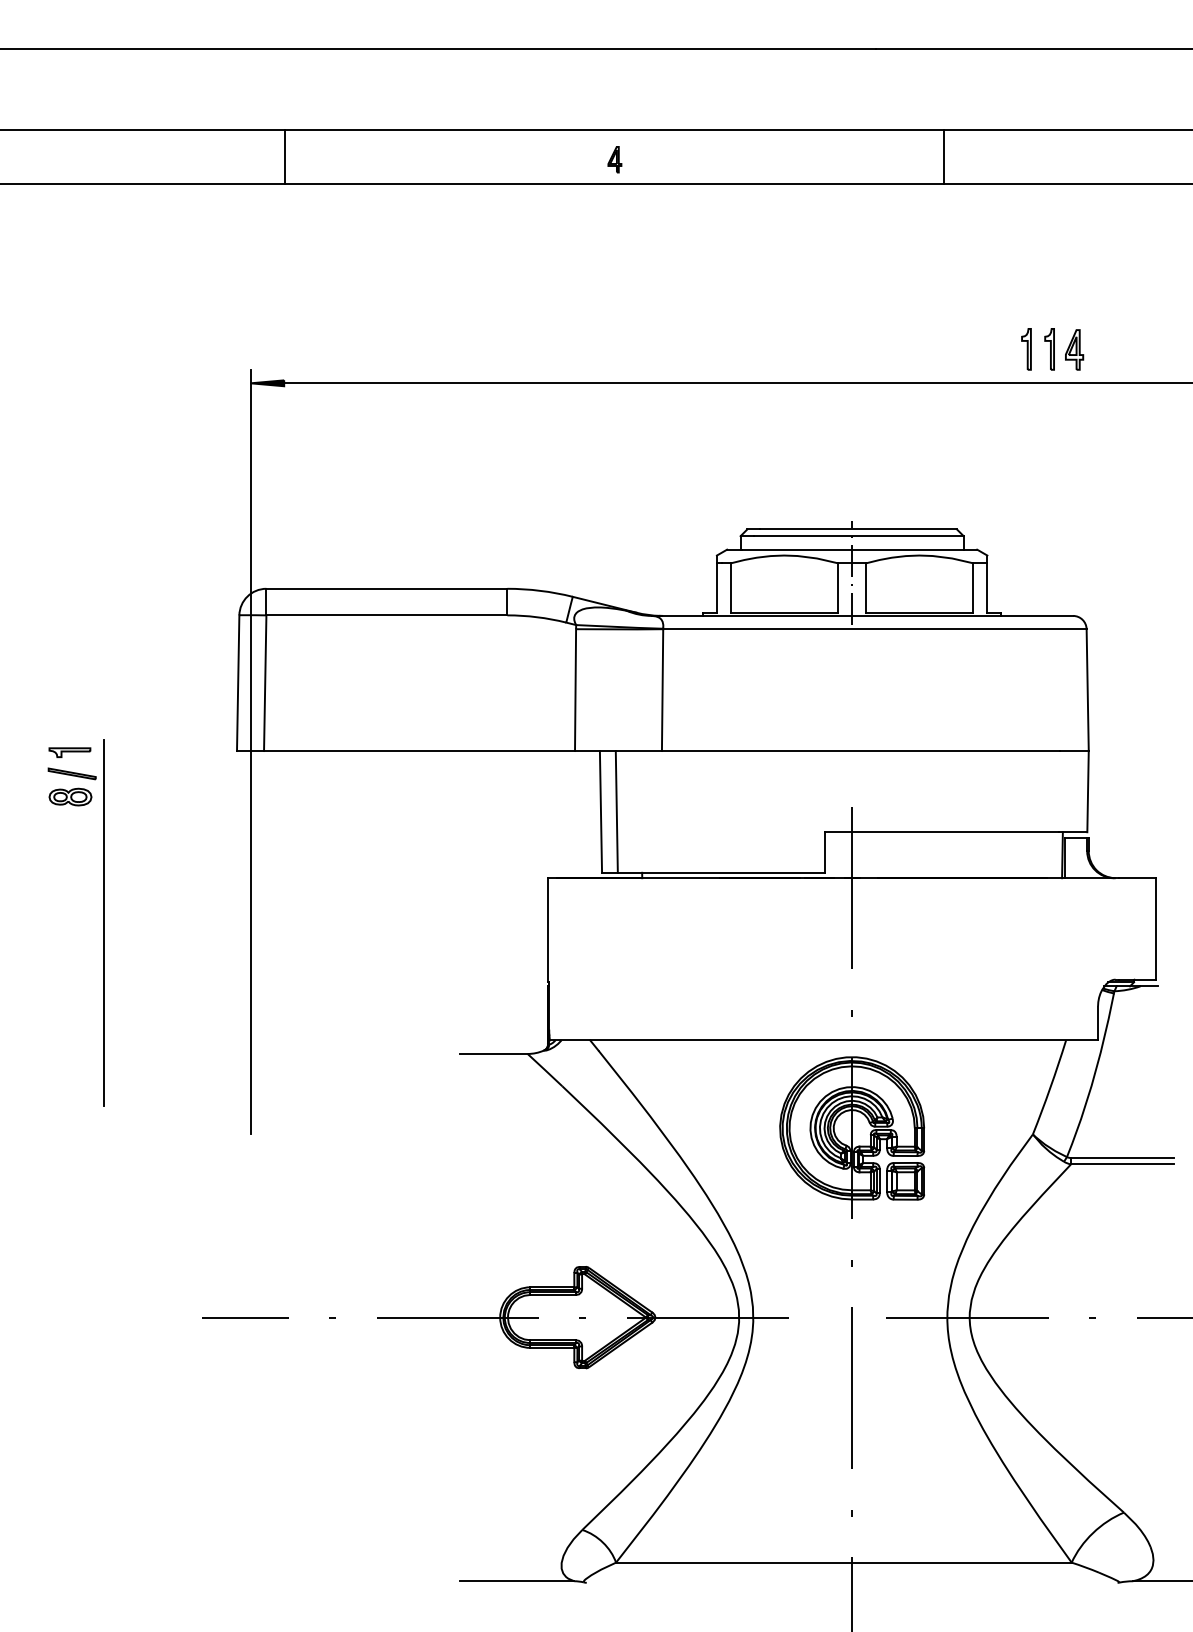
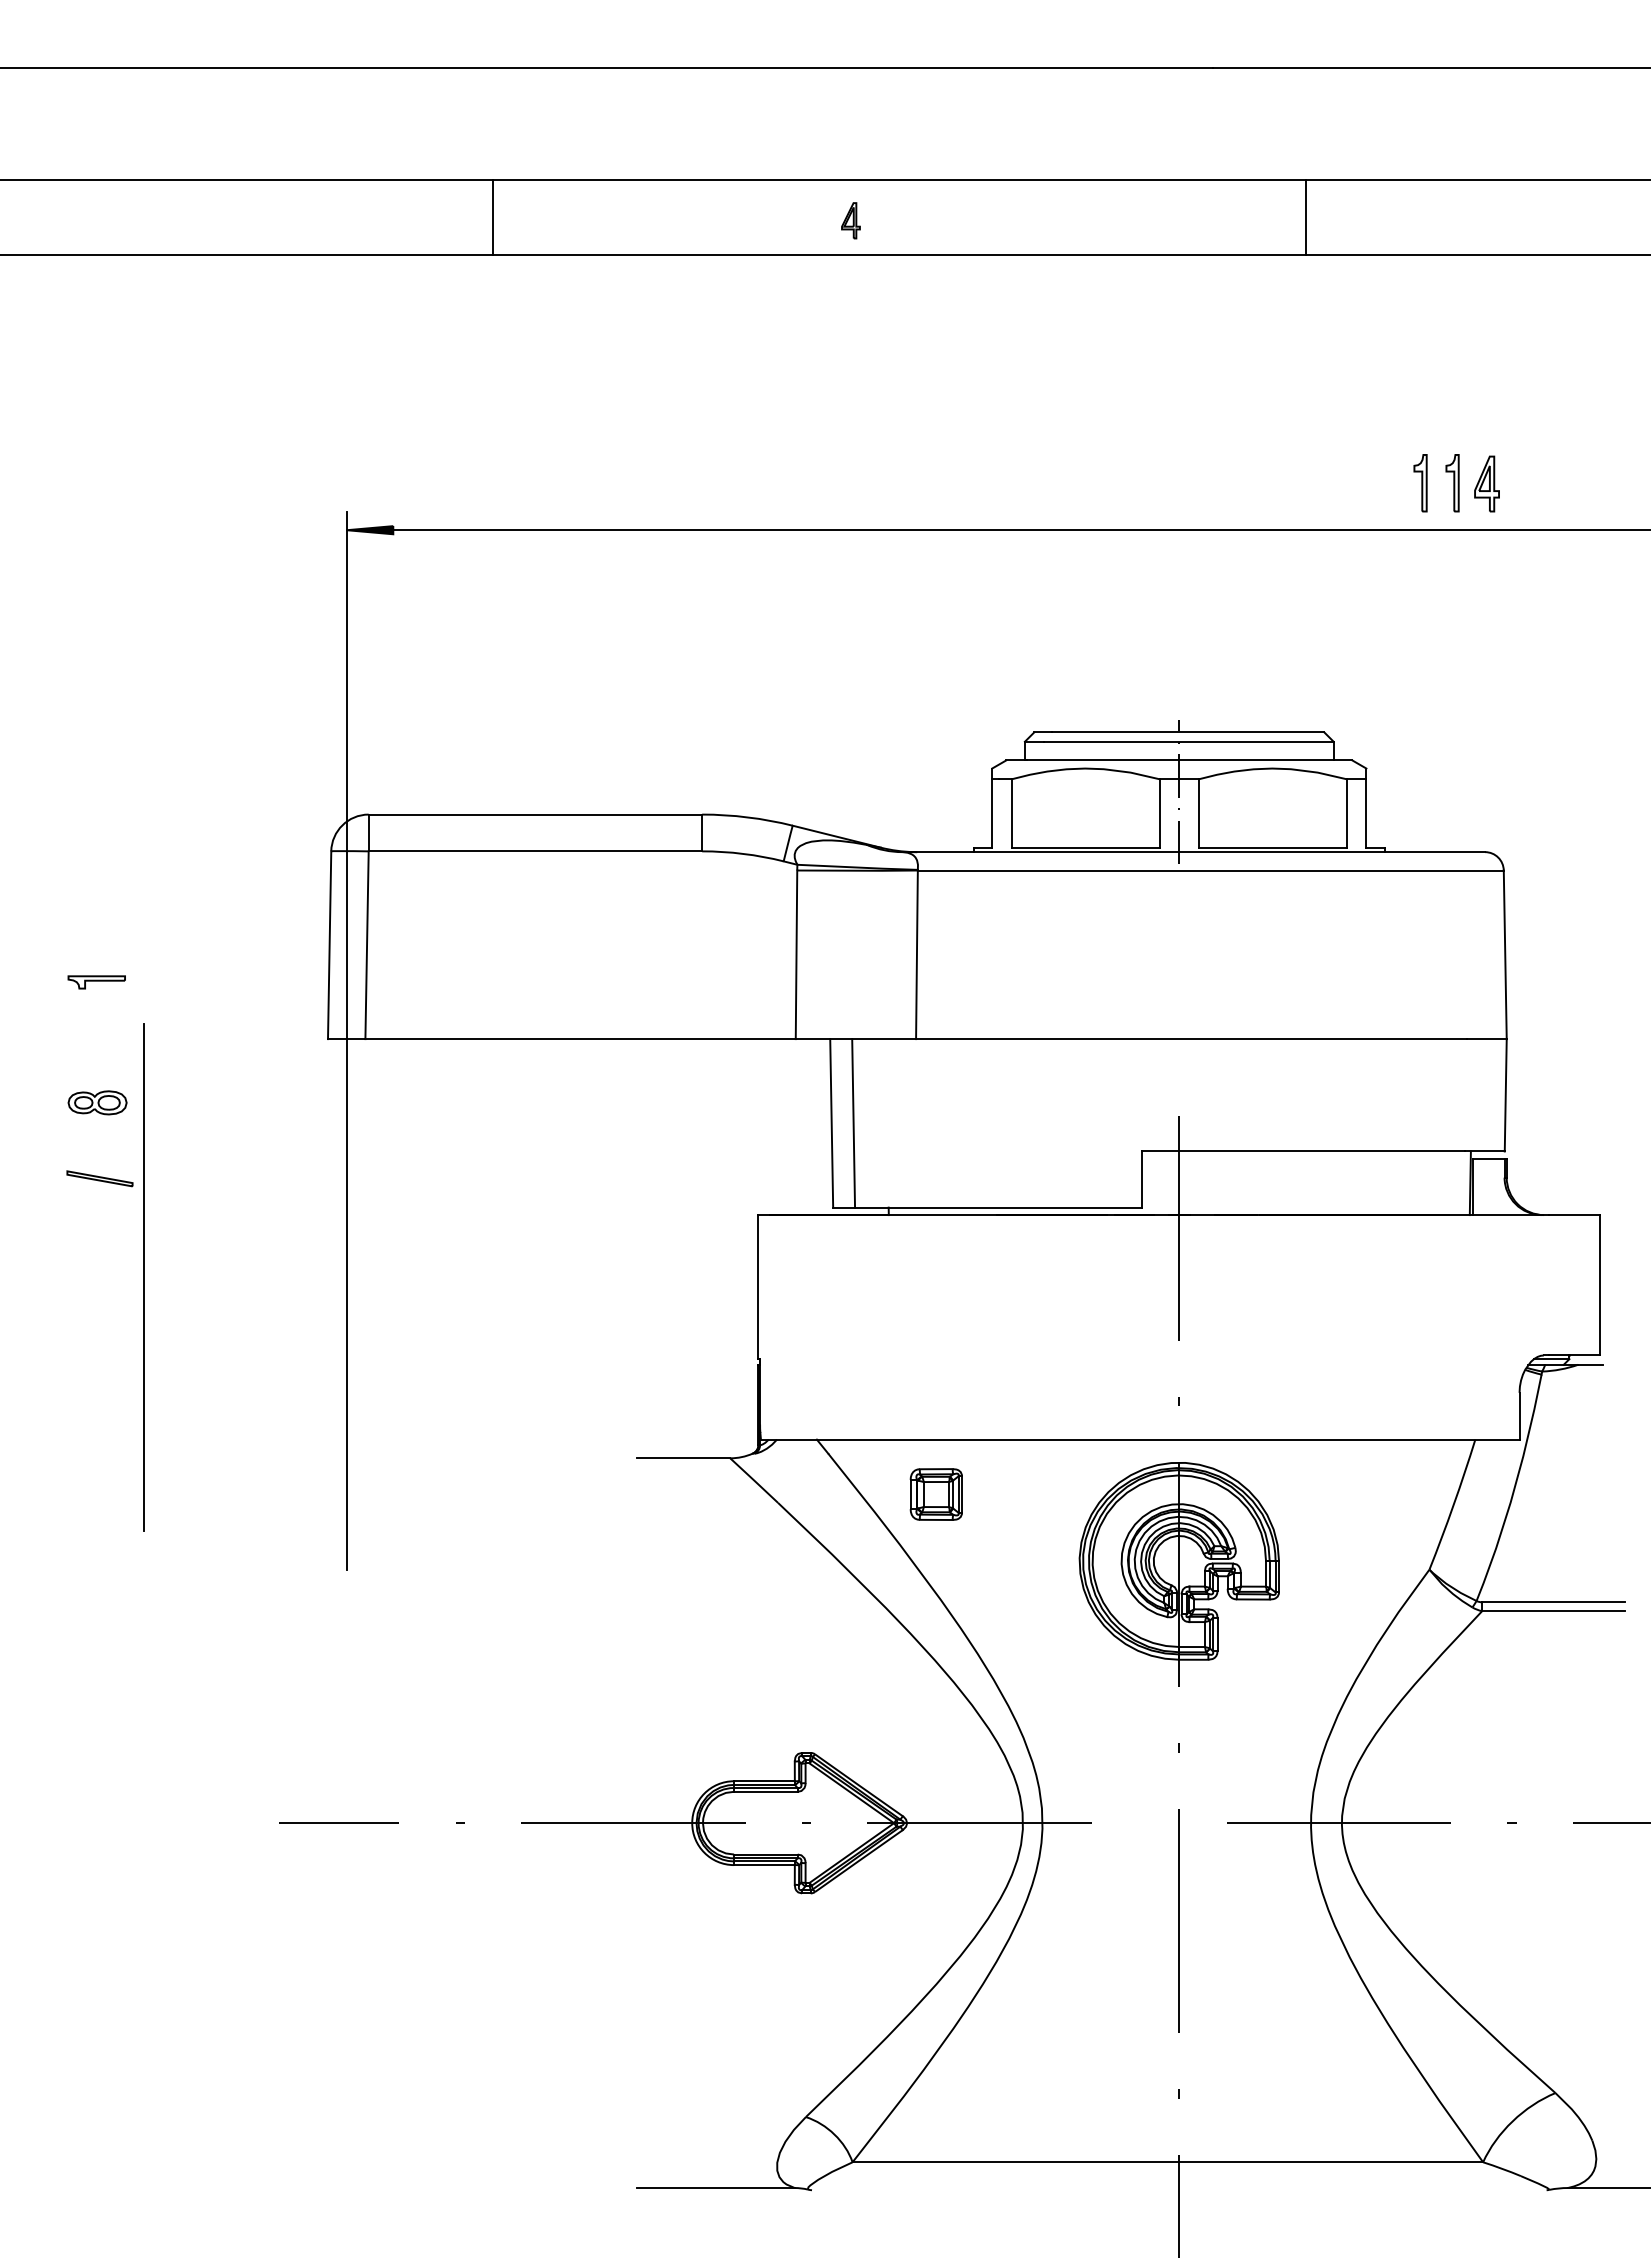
line: (285, 156) -> (493, 216), moved
part: (69, 752) -> (96, 982), moved
part: (71, 773) -> (99, 1178), moved
part: (905, 1181) -> (935, 1494), moved

